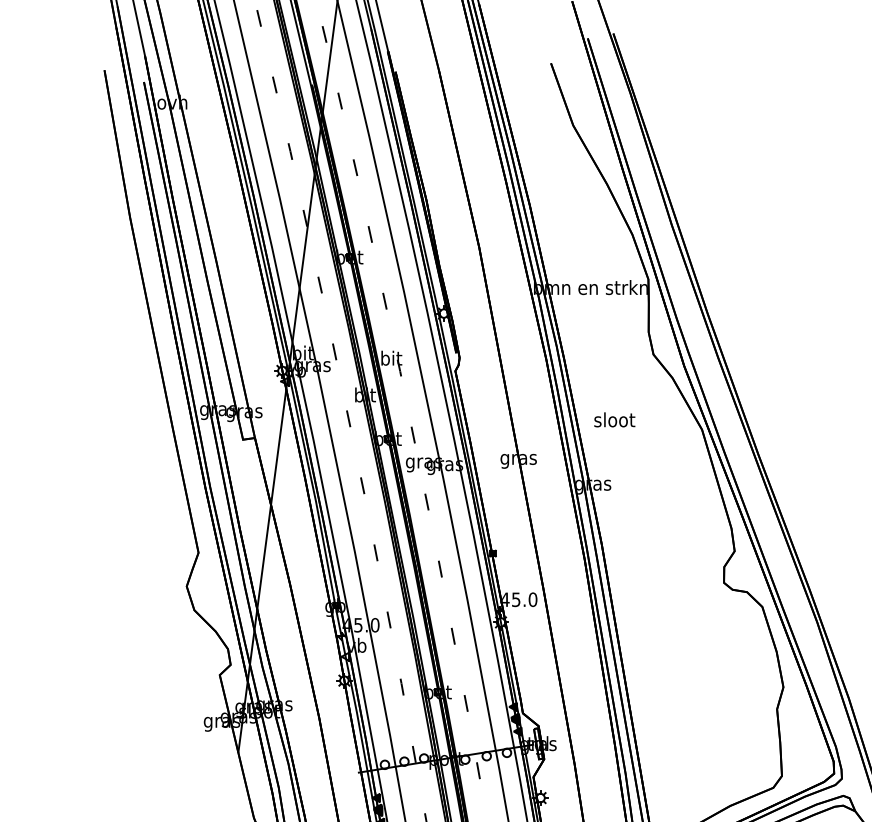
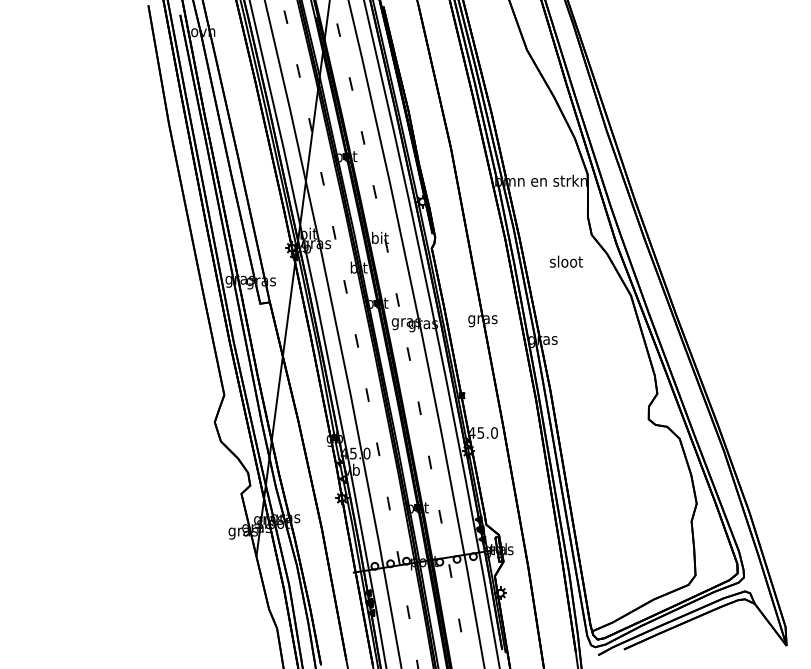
text: (614, 419) -> (566, 261), moved

